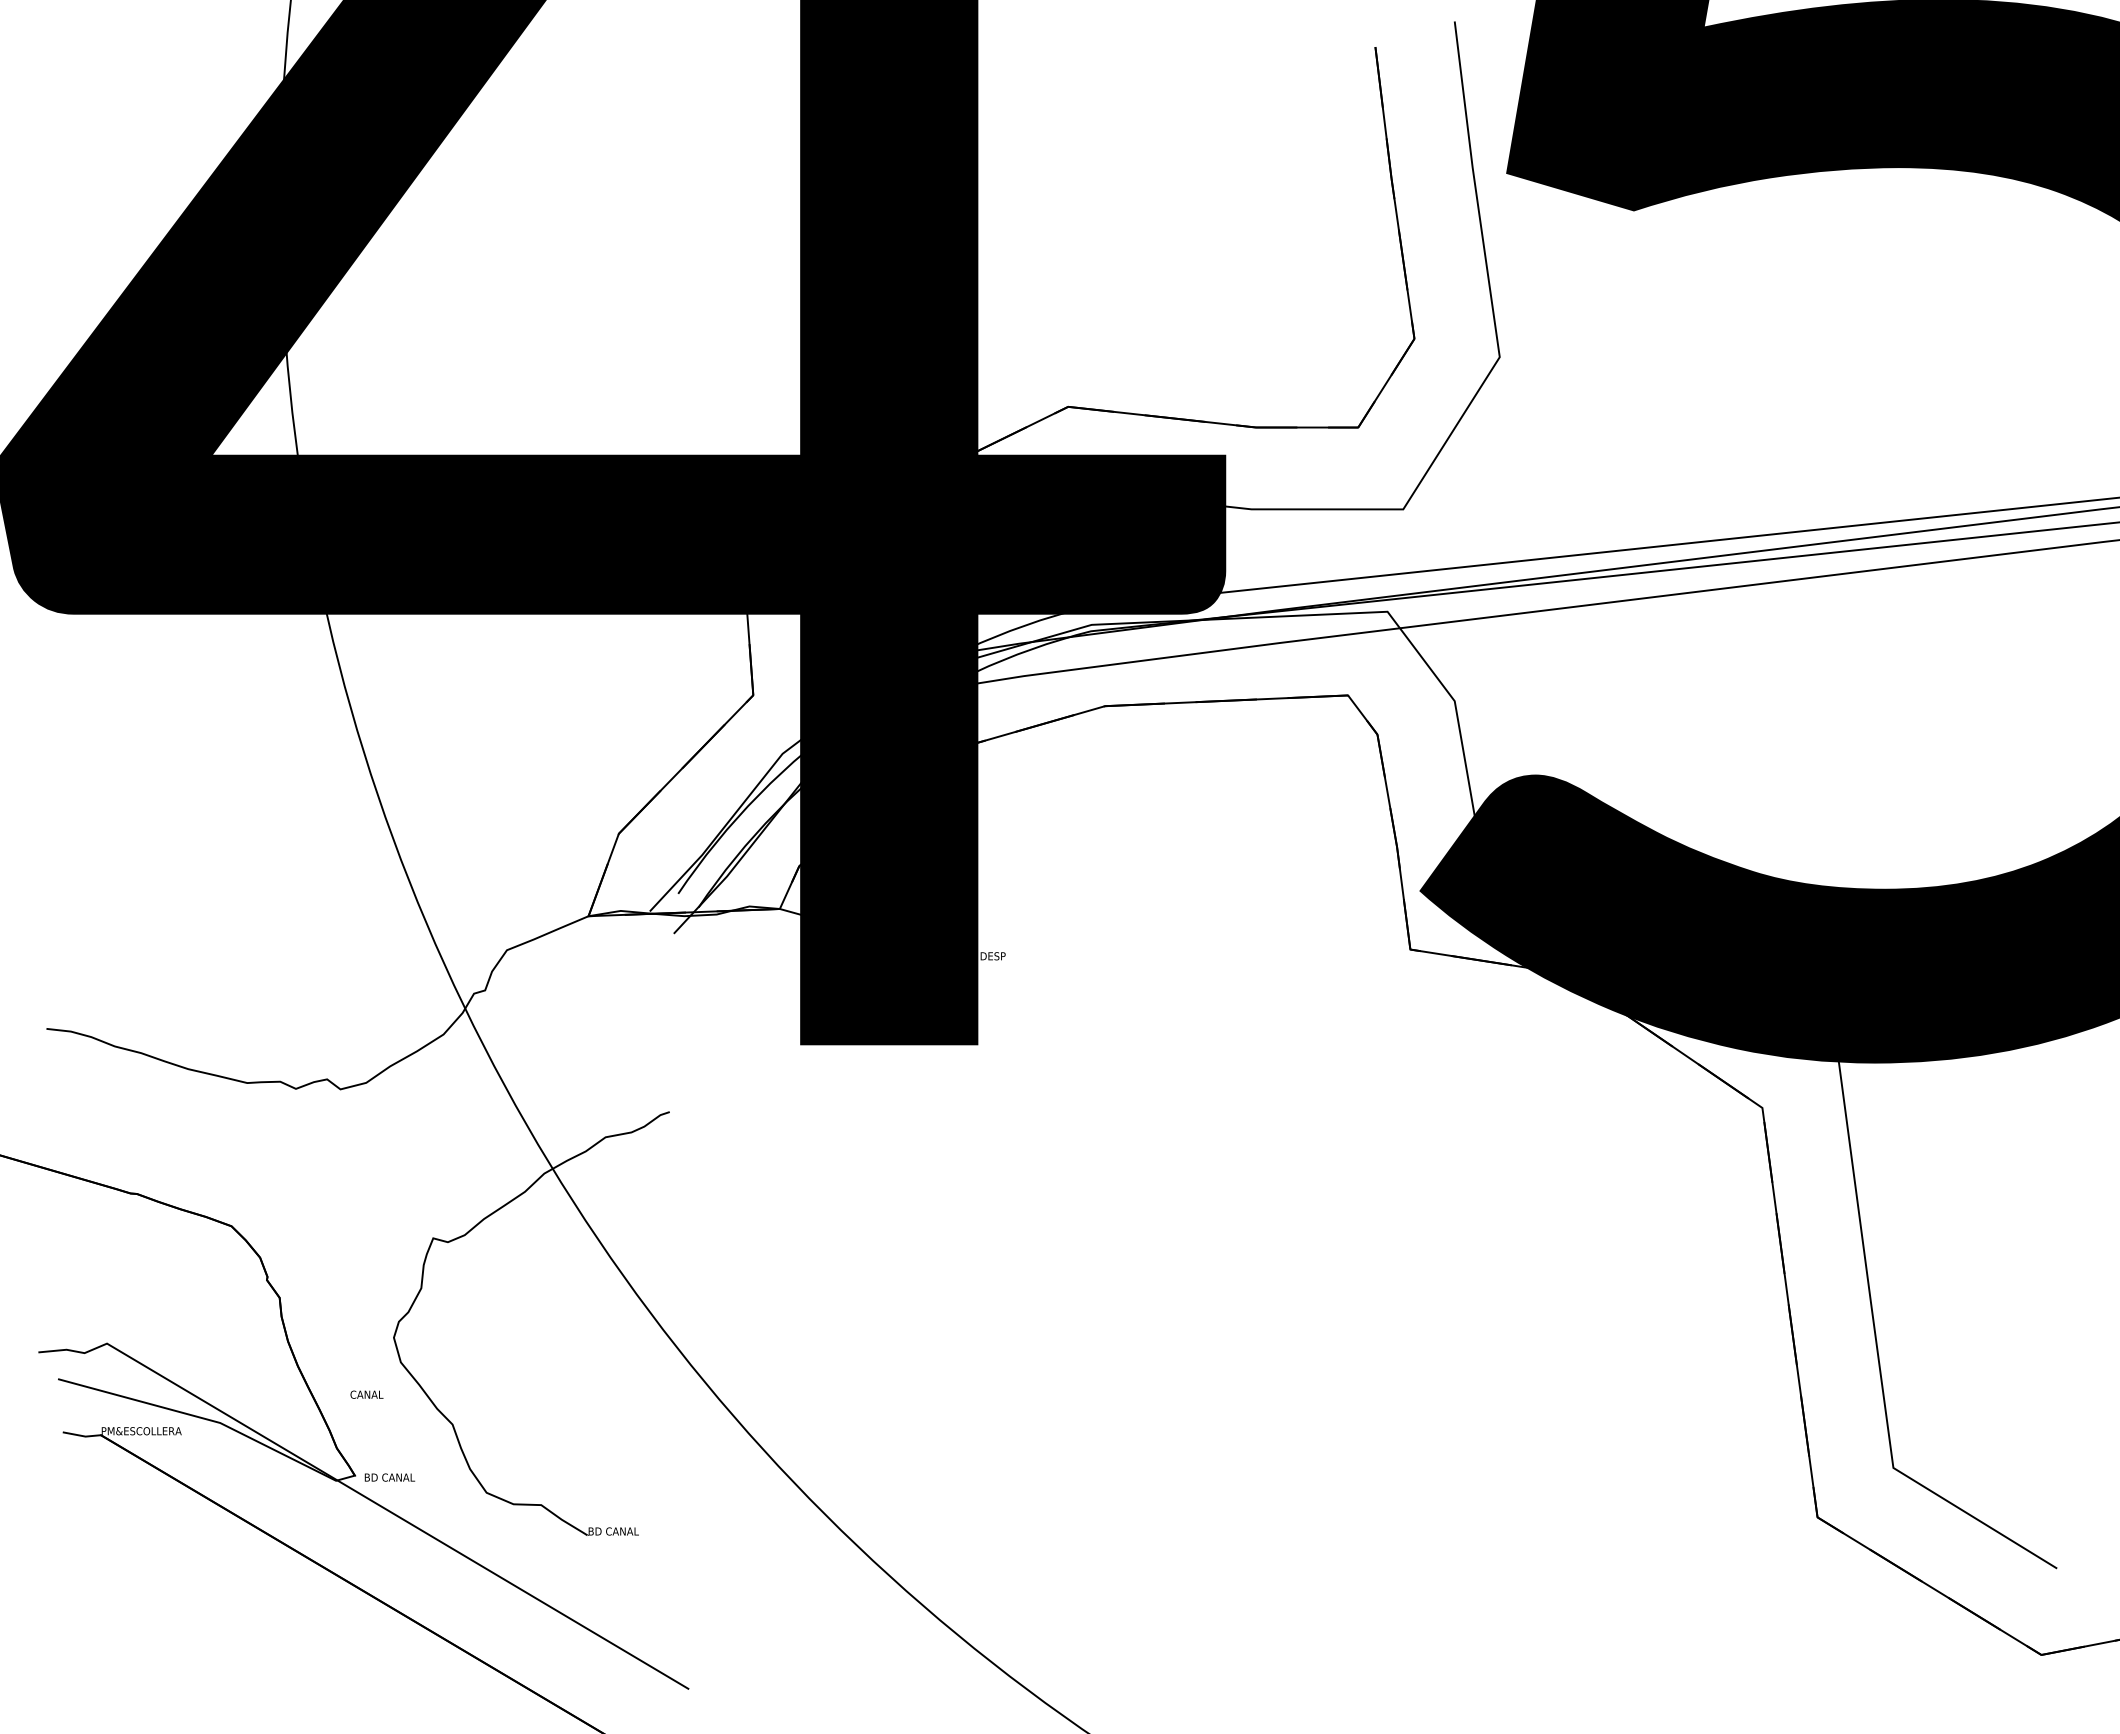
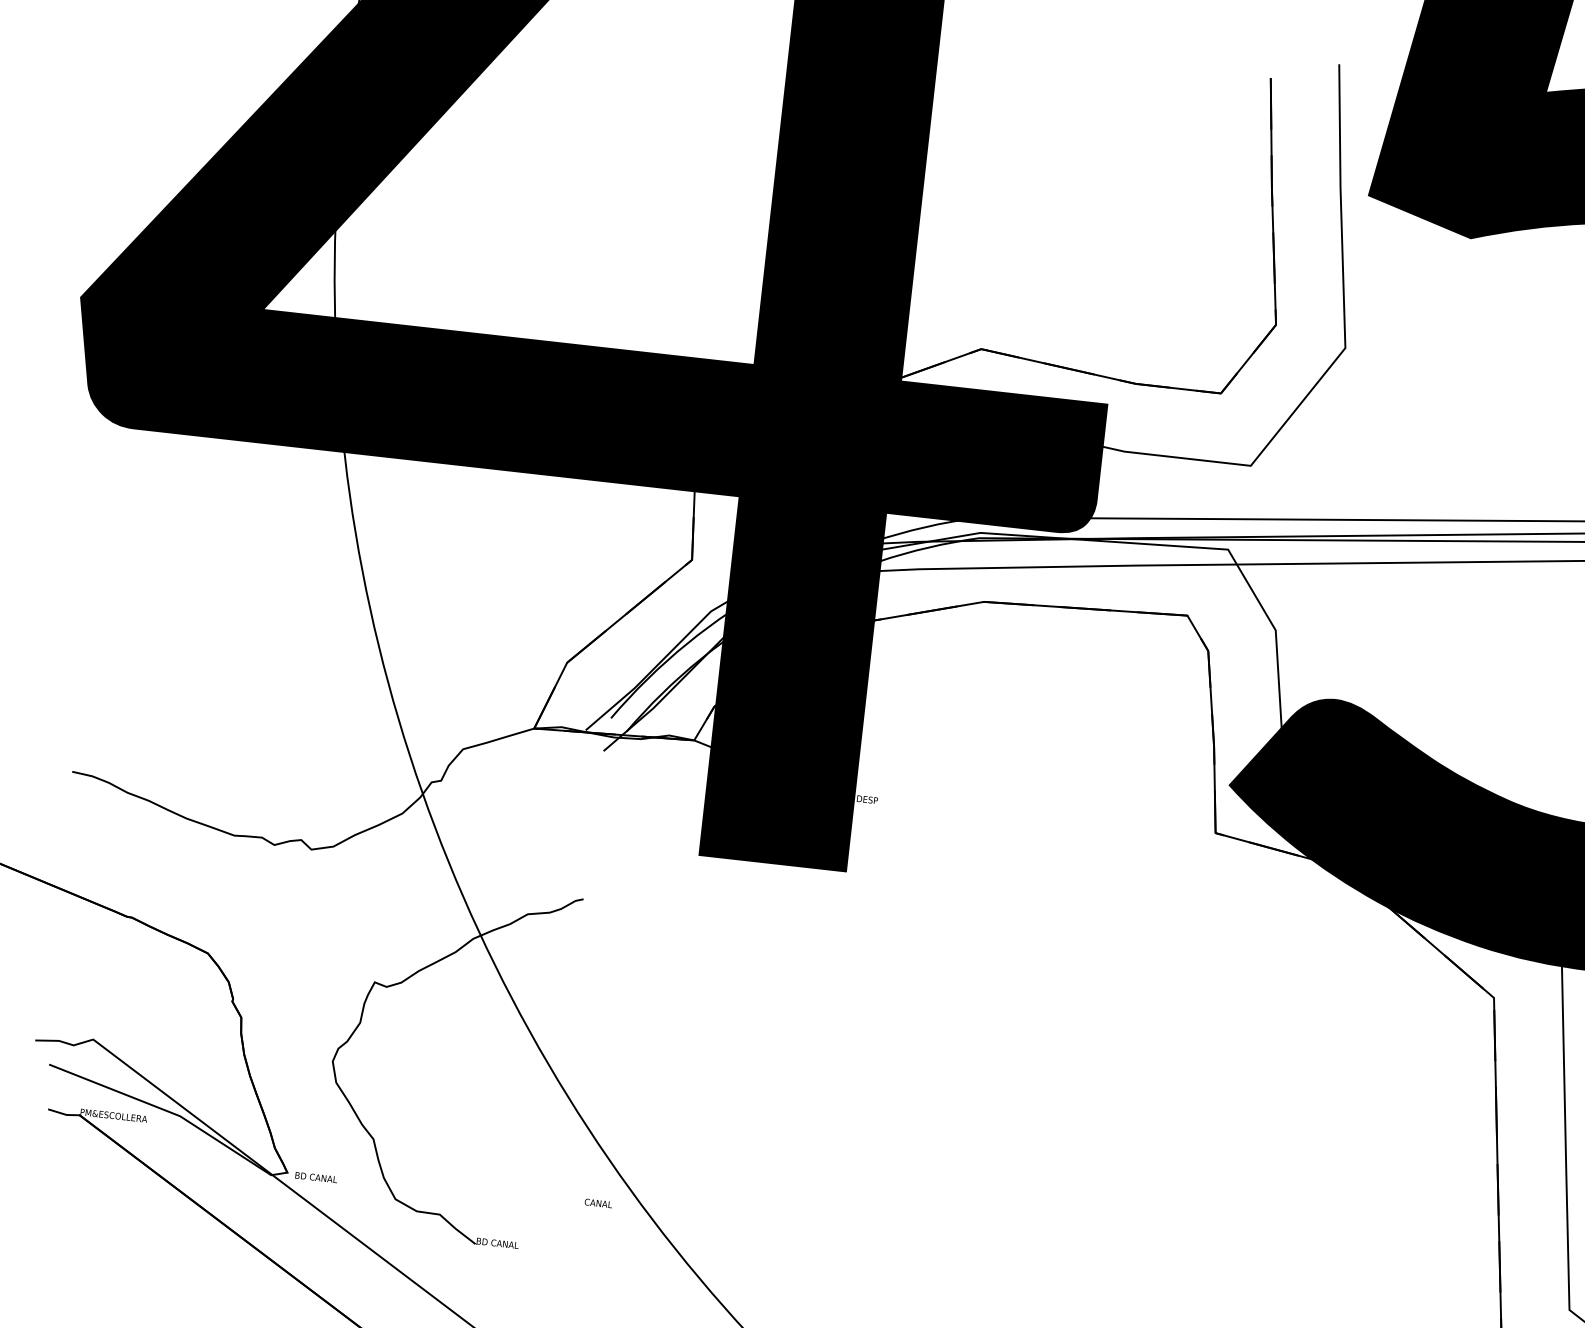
text: (366, 1394) -> (598, 1203), moved

